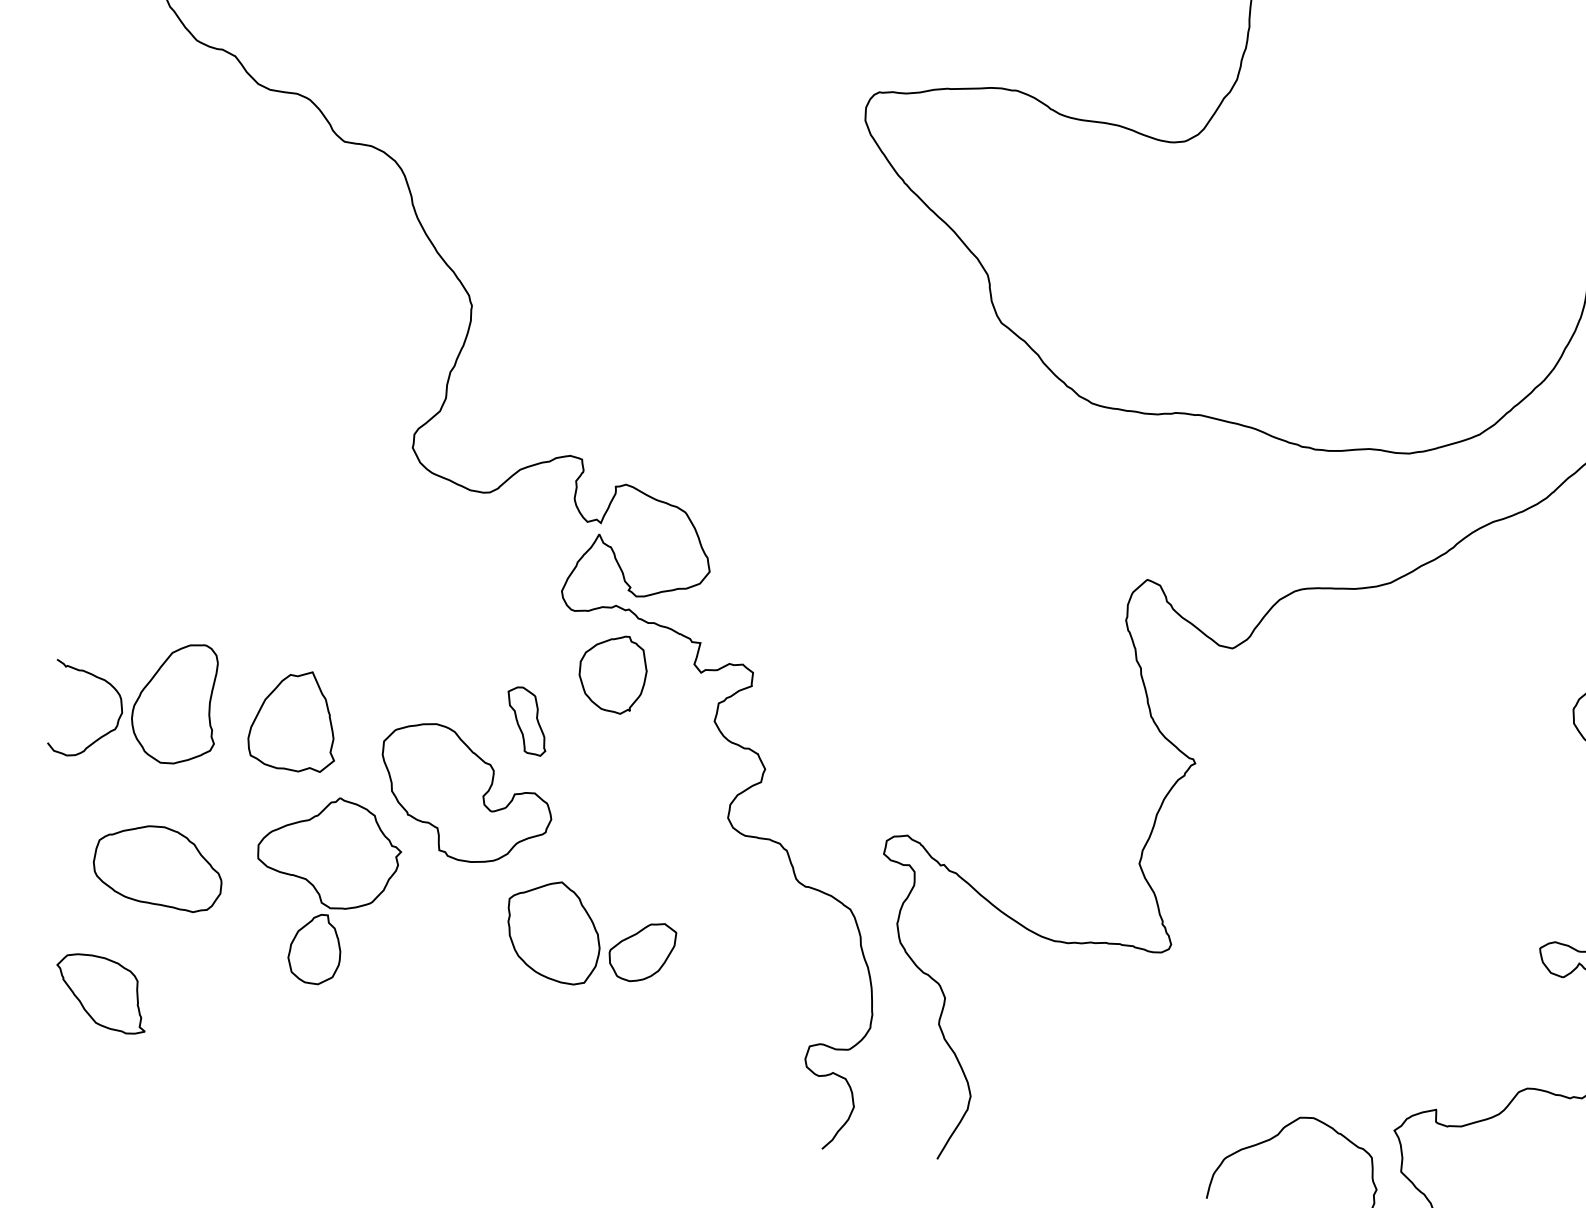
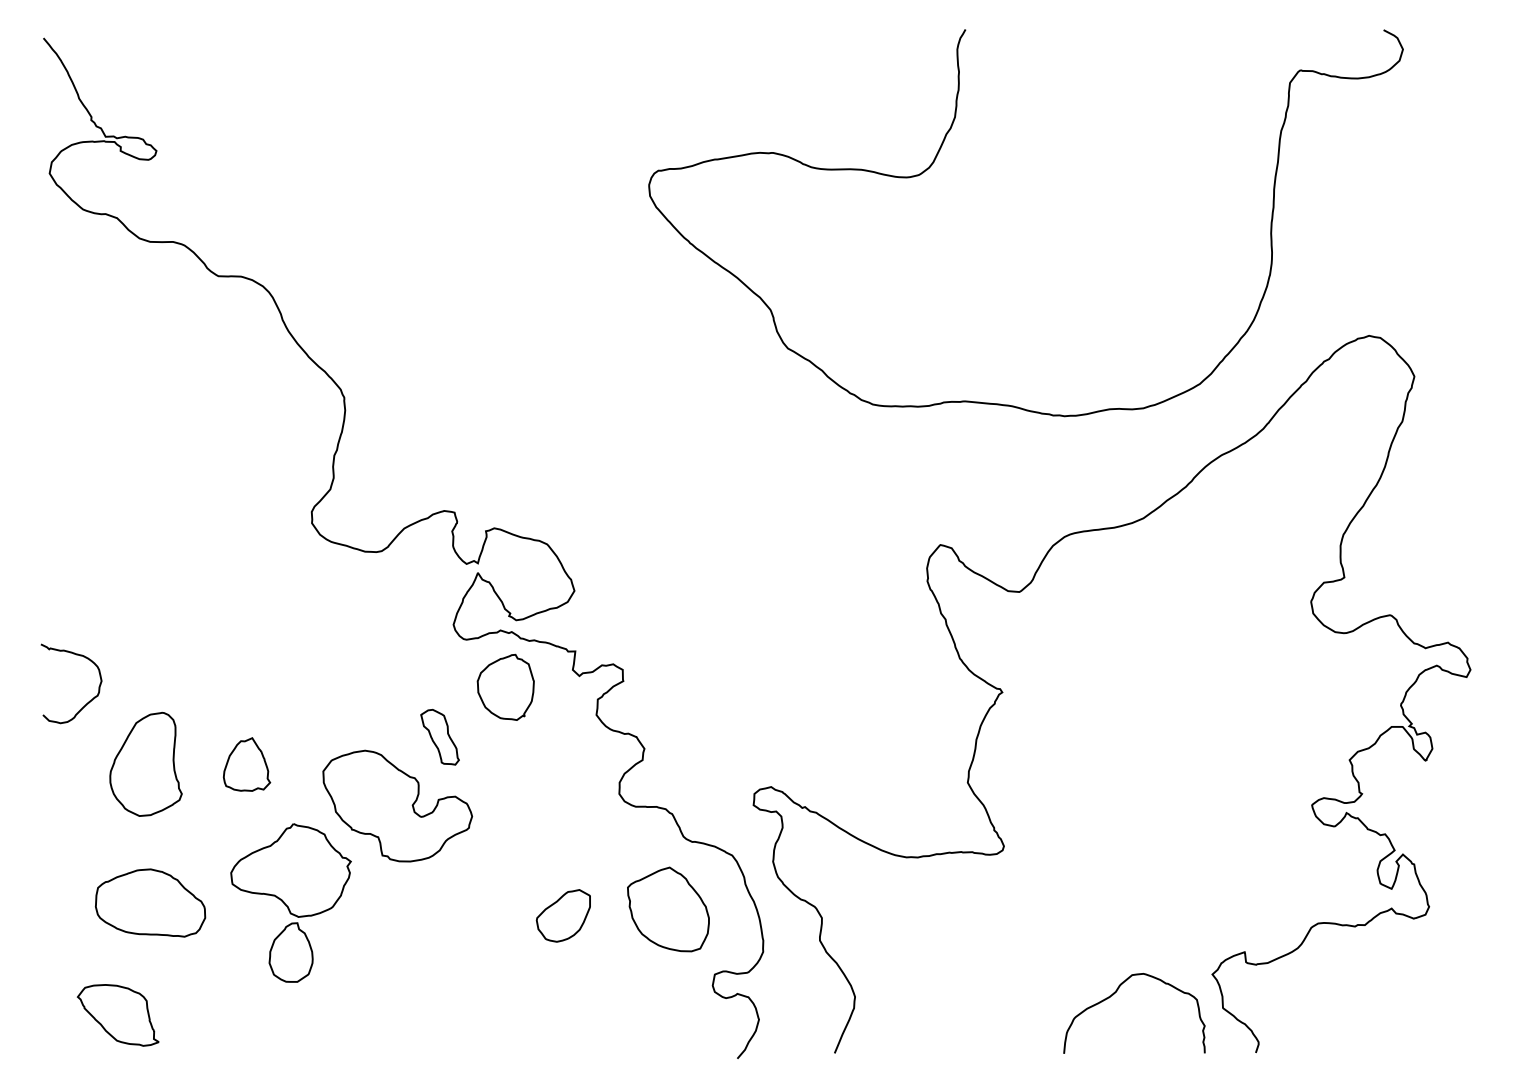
part: (294, 720) -> (246, 764), size x0.62
curve: (104, 733) -> (89, 700), moved
part: (553, 931) -> (668, 909), moved

